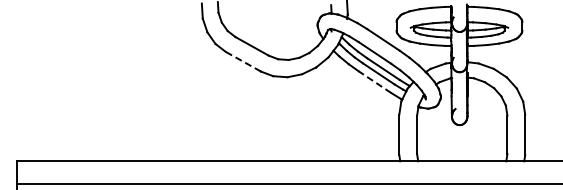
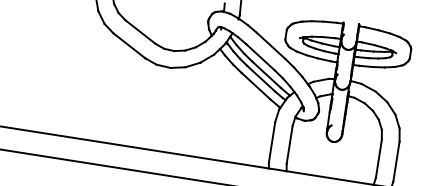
line: (242, 61) -> (128, 45), dashed -> solid
line: (374, 82) -> (255, 86), dashed -> solid

